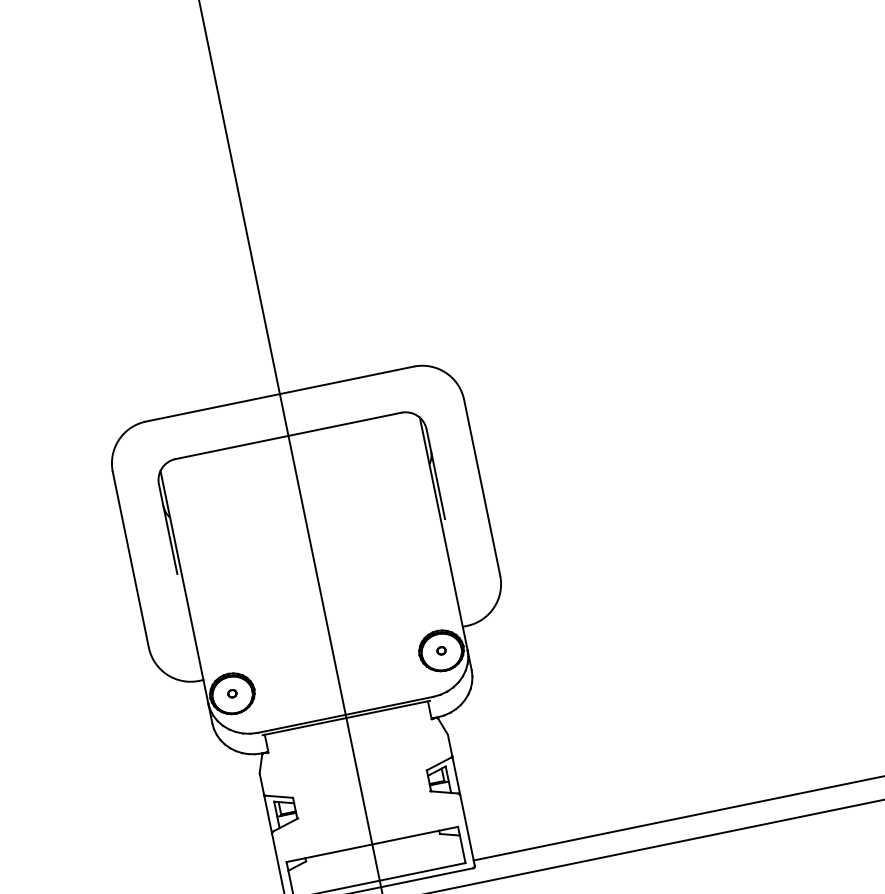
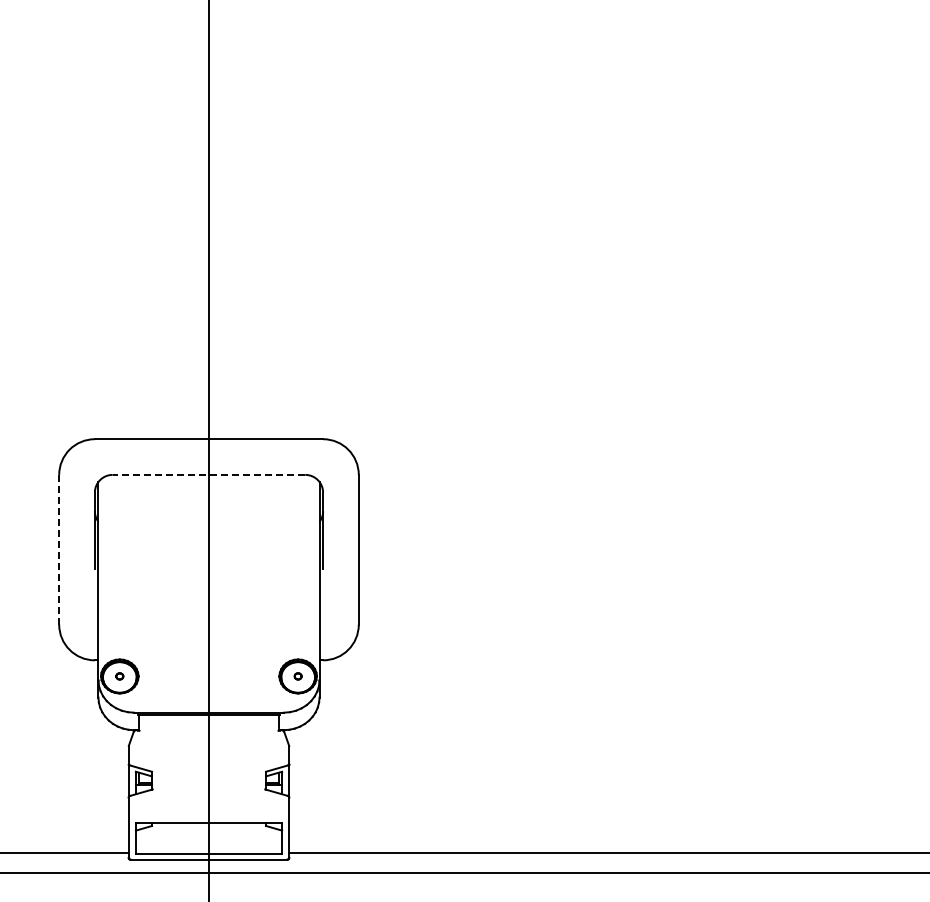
line: (287, 435) -> (208, 474), solid -> dashed
line: (131, 559) -> (59, 549), solid -> dashed

